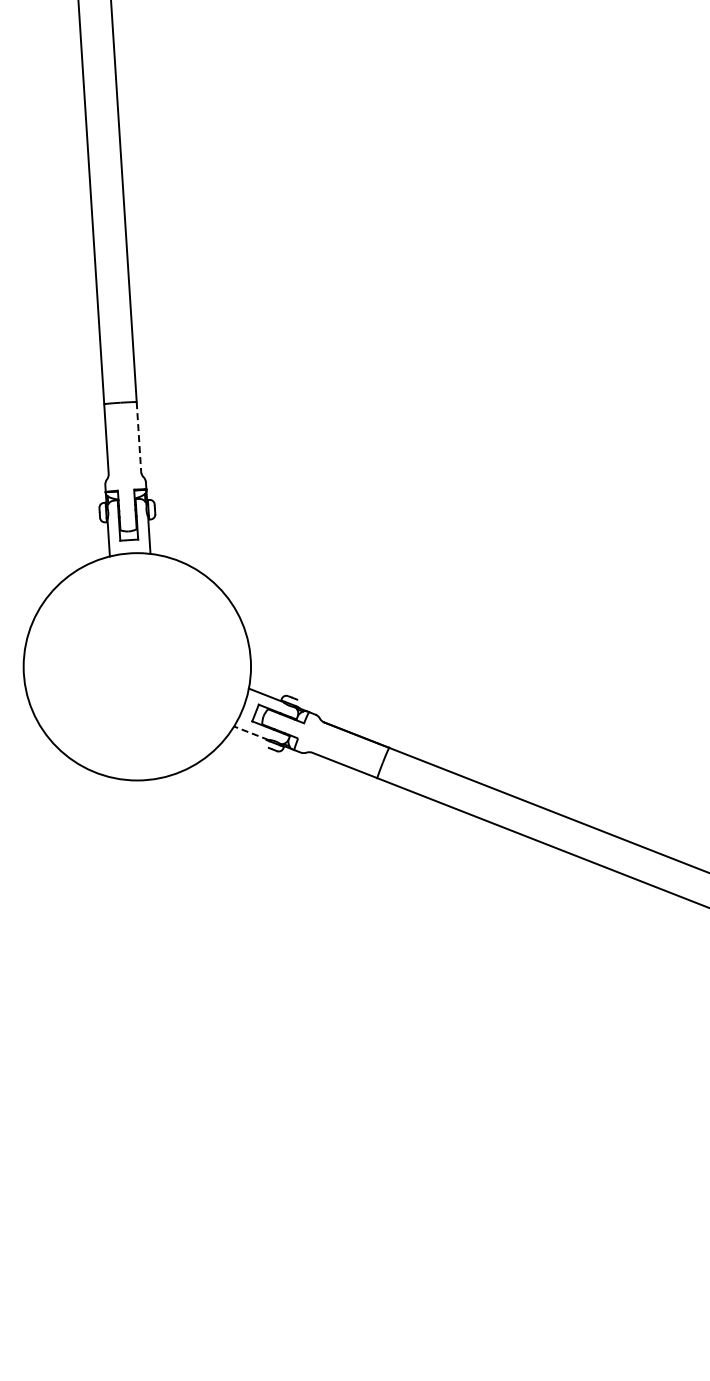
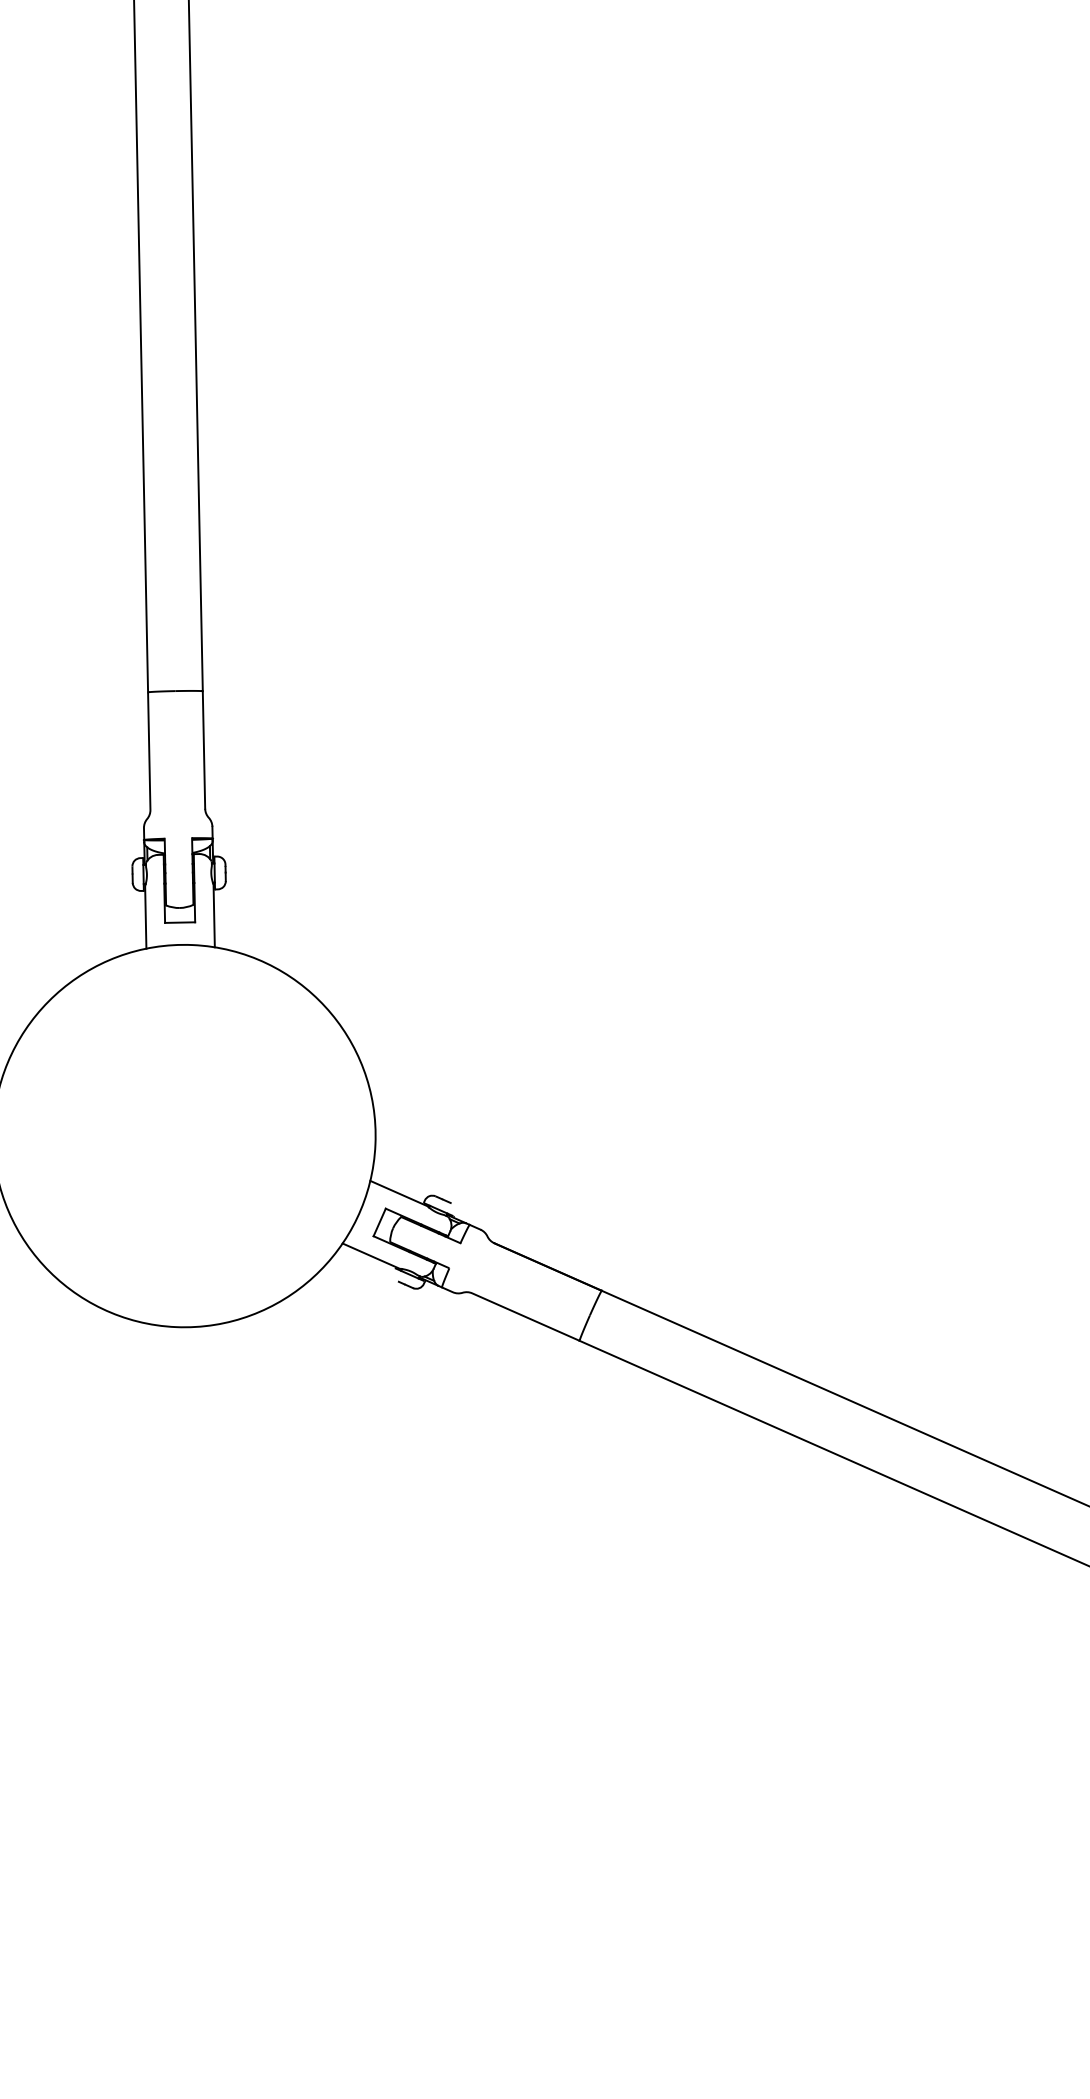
line: (138, 437) -> (203, 750), dashed -> solid
line: (251, 733) -> (371, 1256), dashed -> solid

